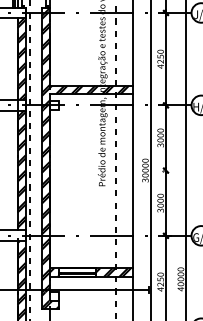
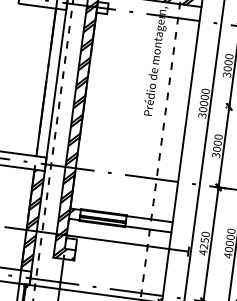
hatch: (21, 168) -> (51, 80), removed
hatch: (112, 272) -> (146, 223), removed

